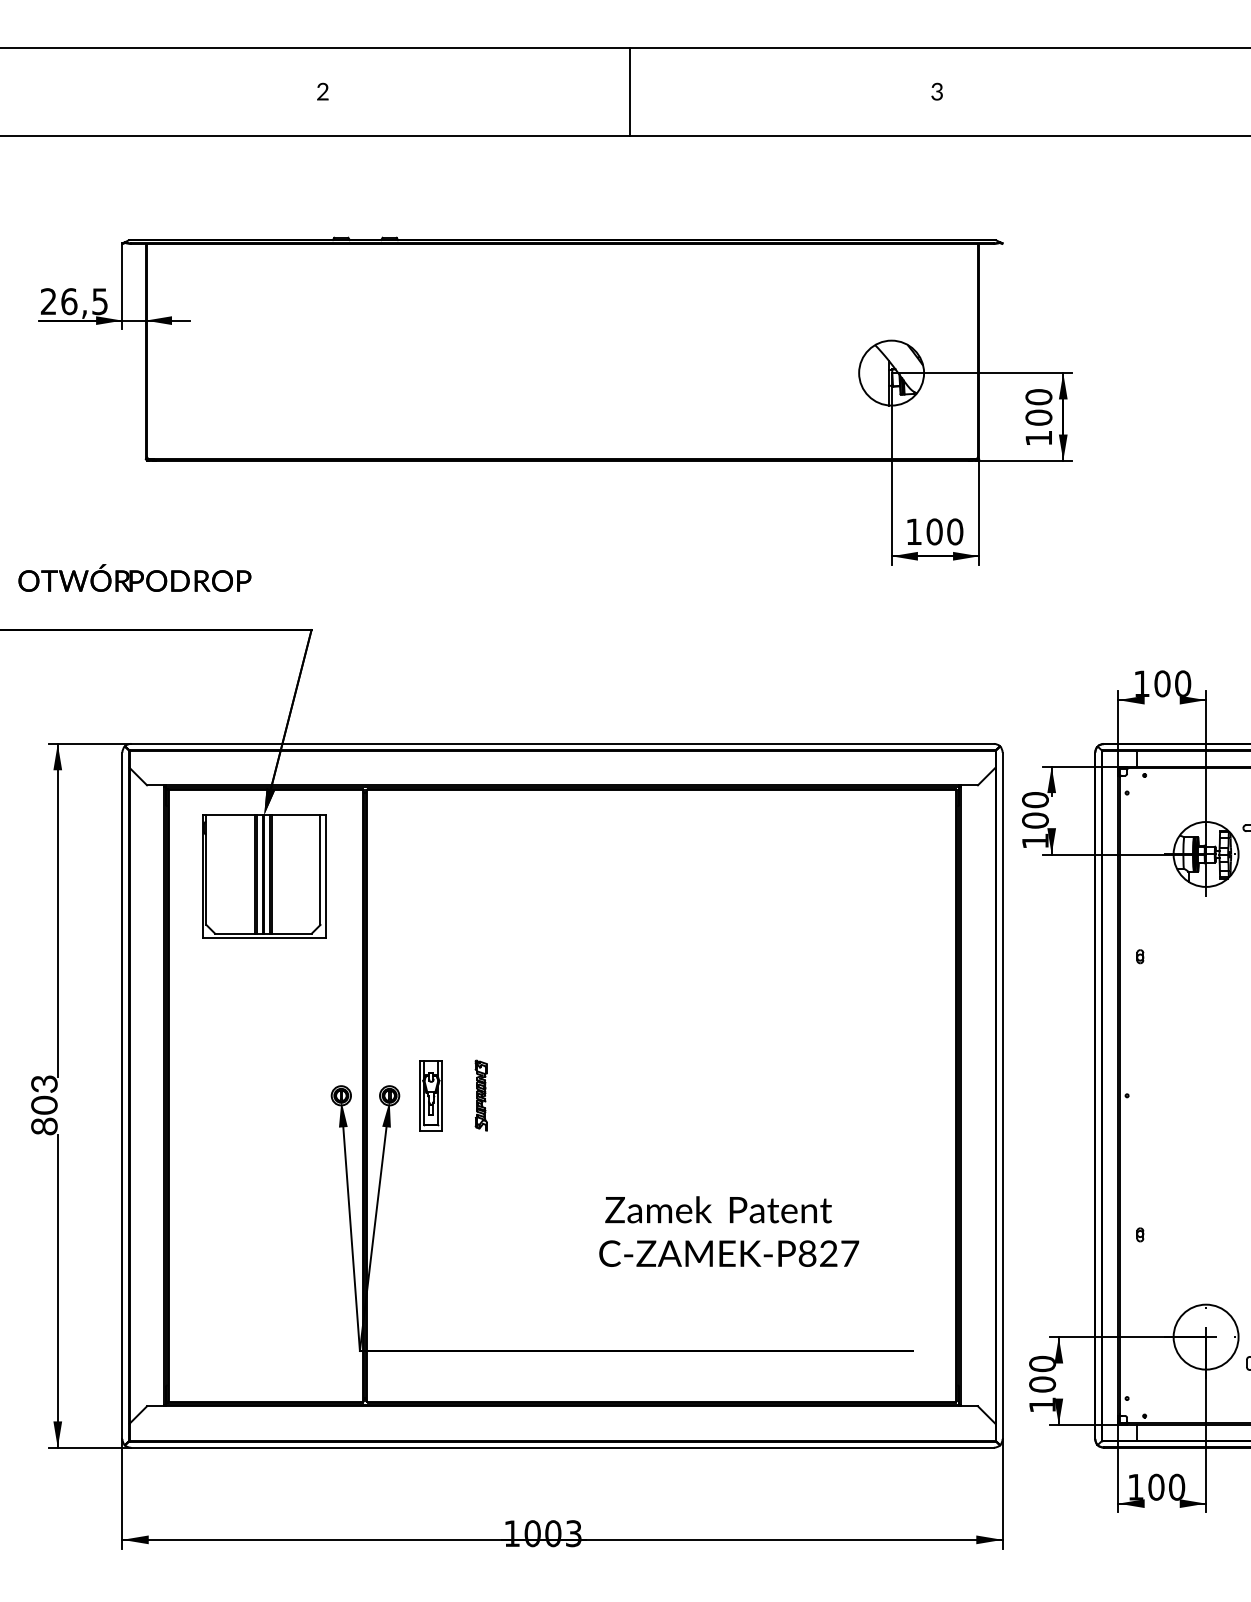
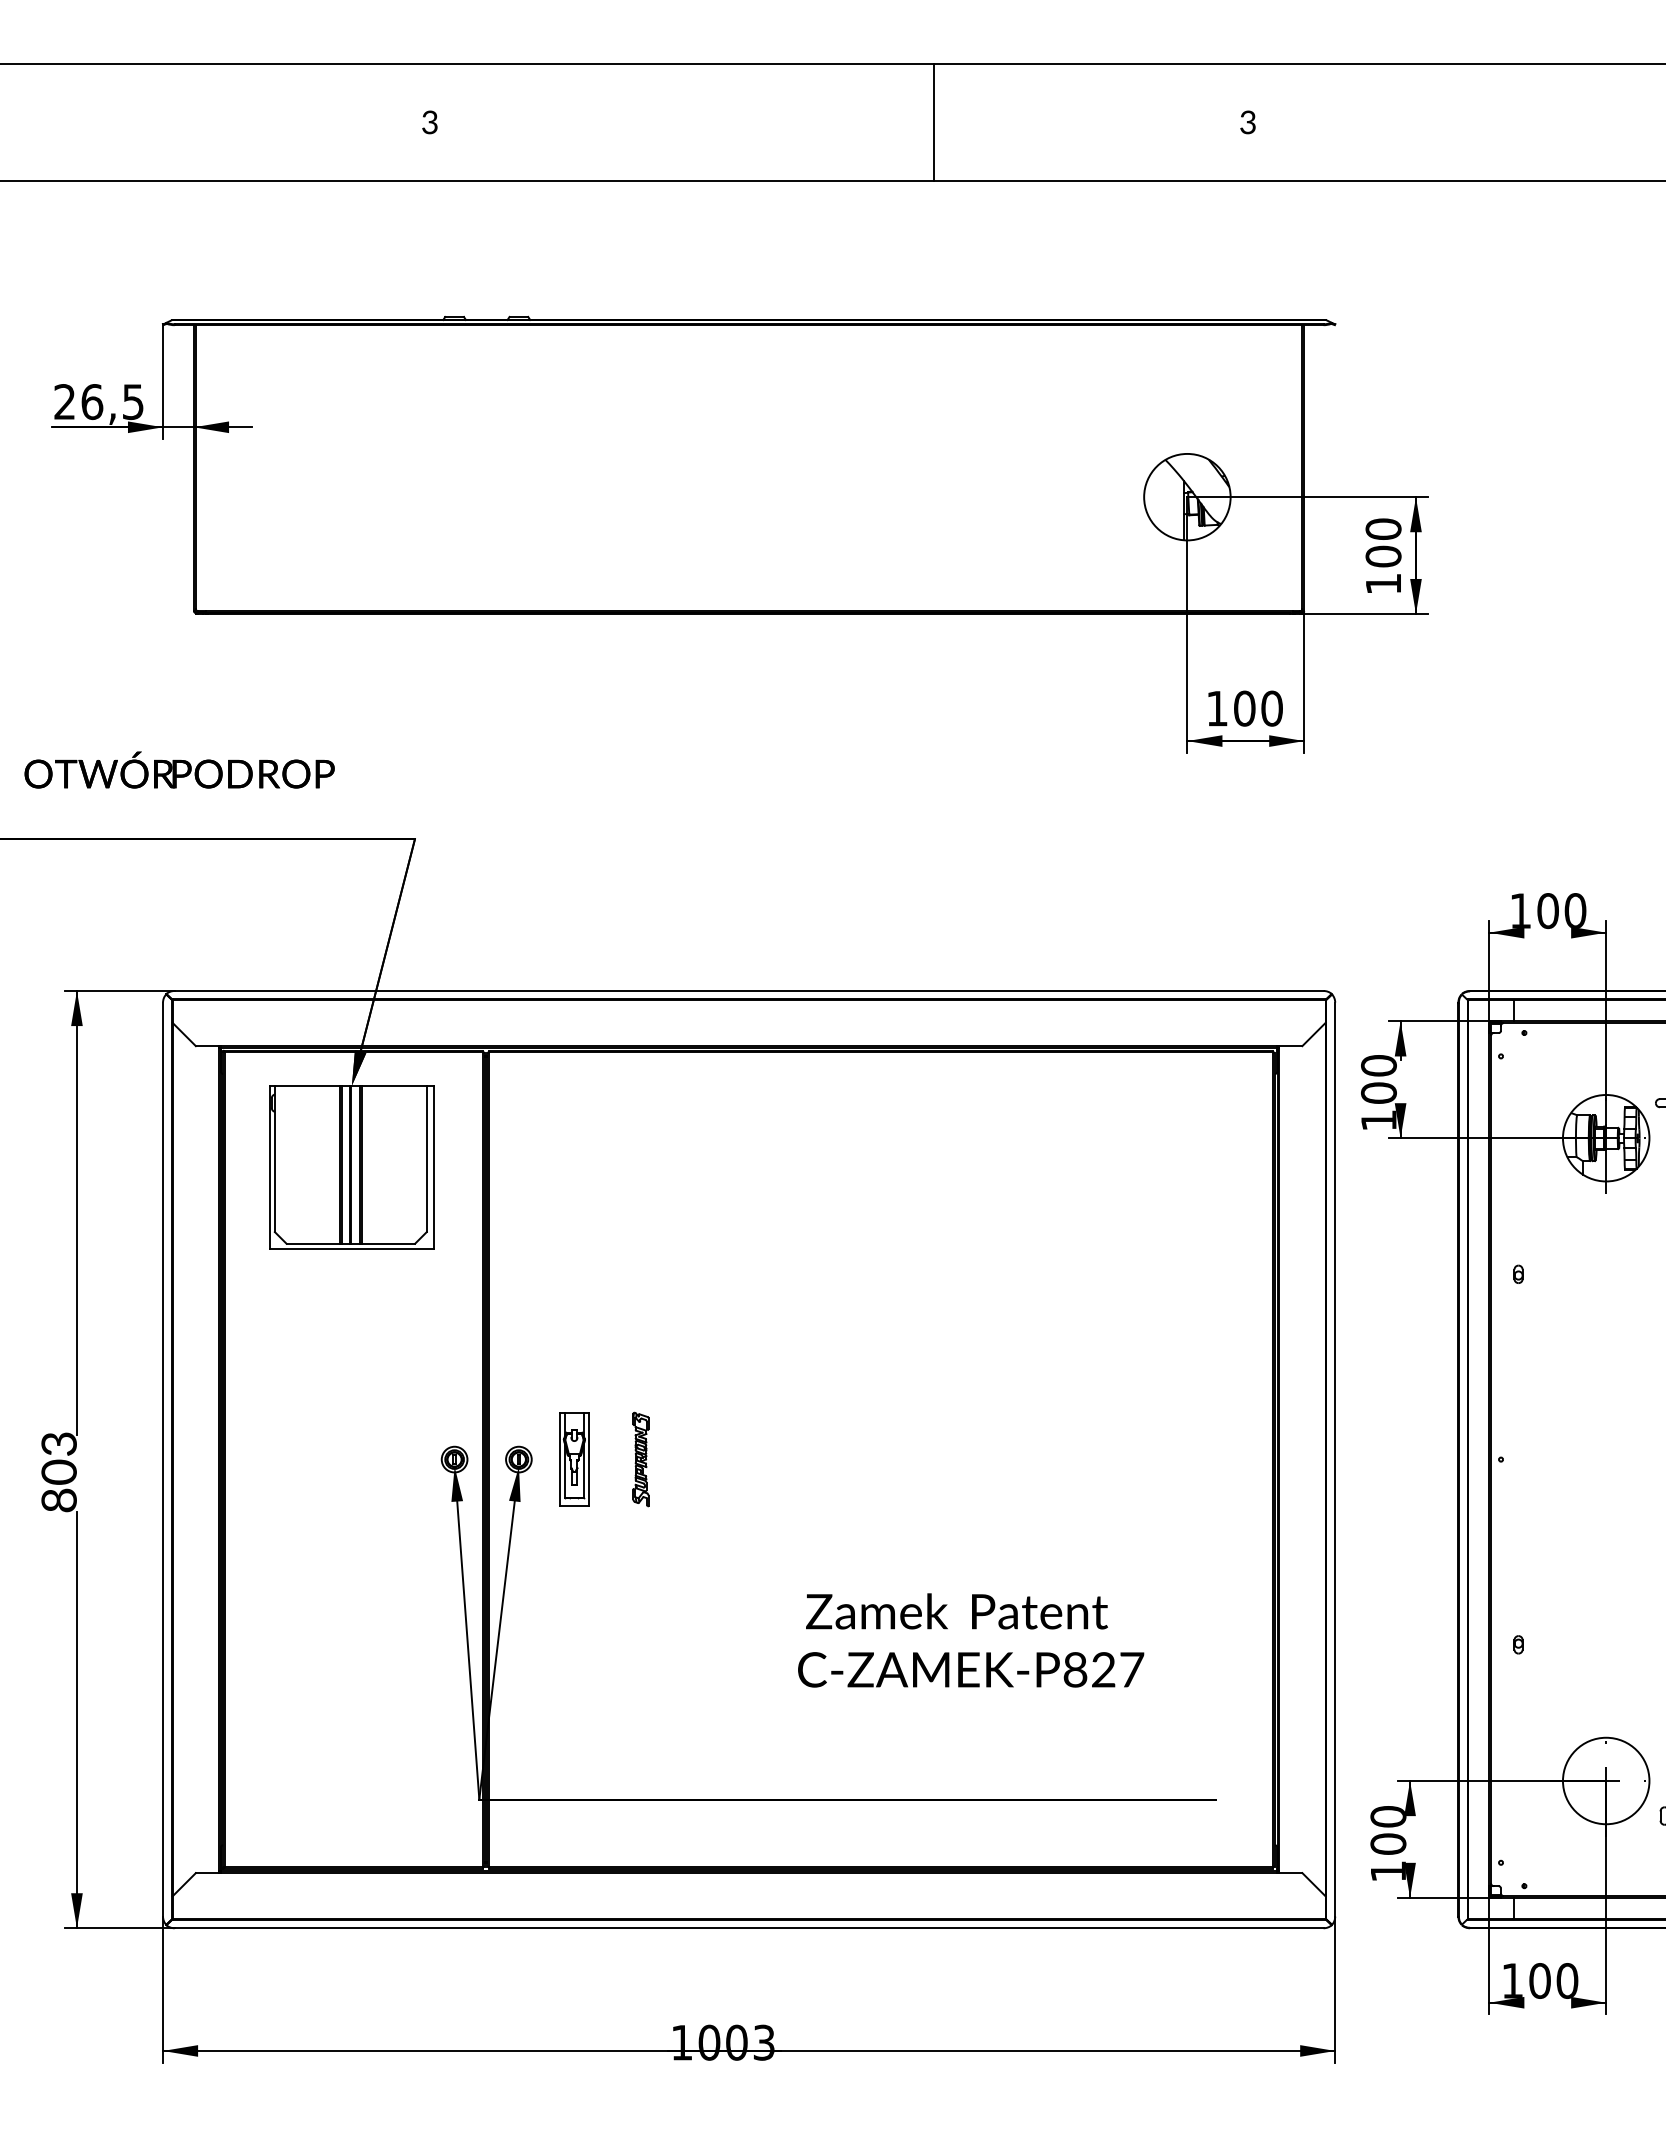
line: (629, 91) -> (933, 122), moved
text: (322, 92) -> (429, 123), 2 -> 3

